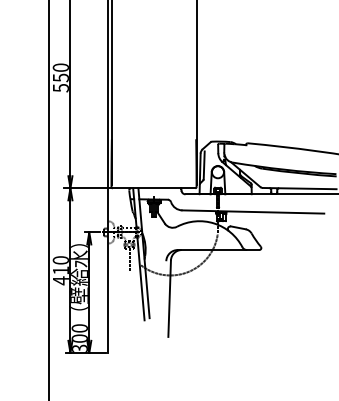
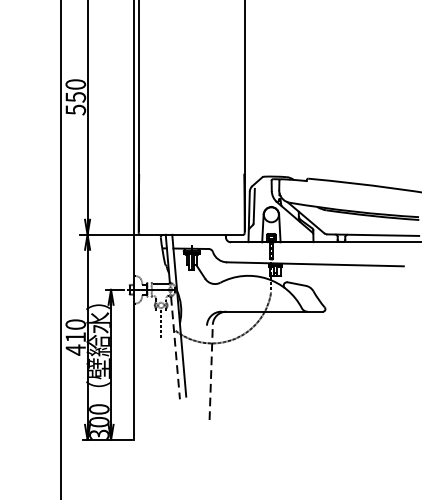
line: (141, 279) -> (176, 348), solid -> dashed
line: (169, 298) -> (211, 372), solid -> dashed

